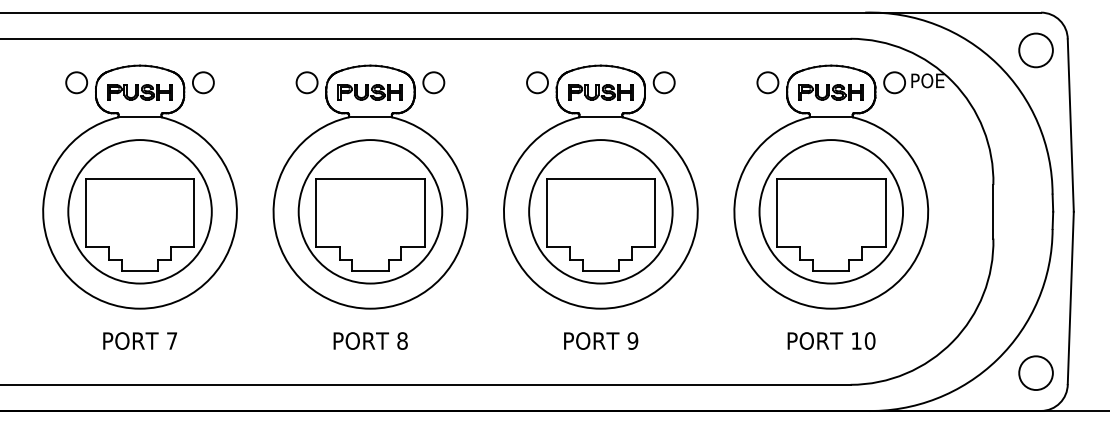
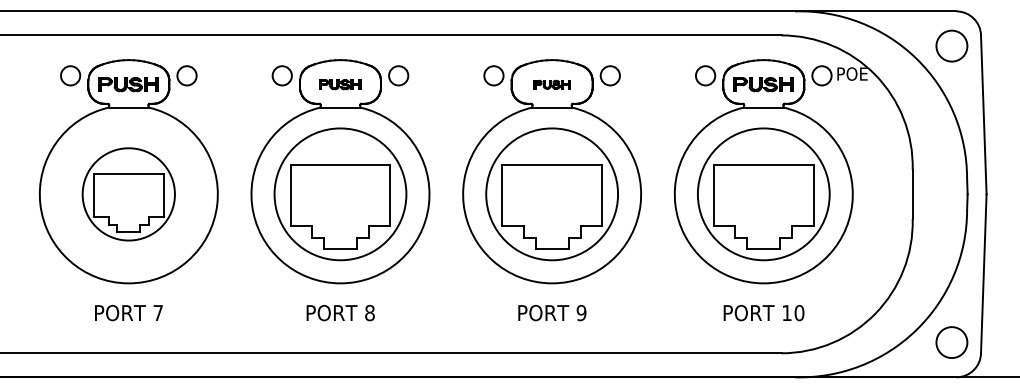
part: (369, 92) -> (339, 84), size x0.7
part: (600, 92) -> (551, 84), size x0.6
part: (139, 211) -> (128, 194), size x0.7

